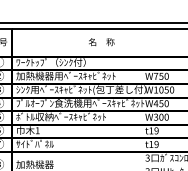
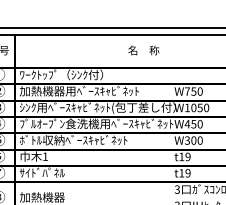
text: (101, 42) -> (143, 50), moved

